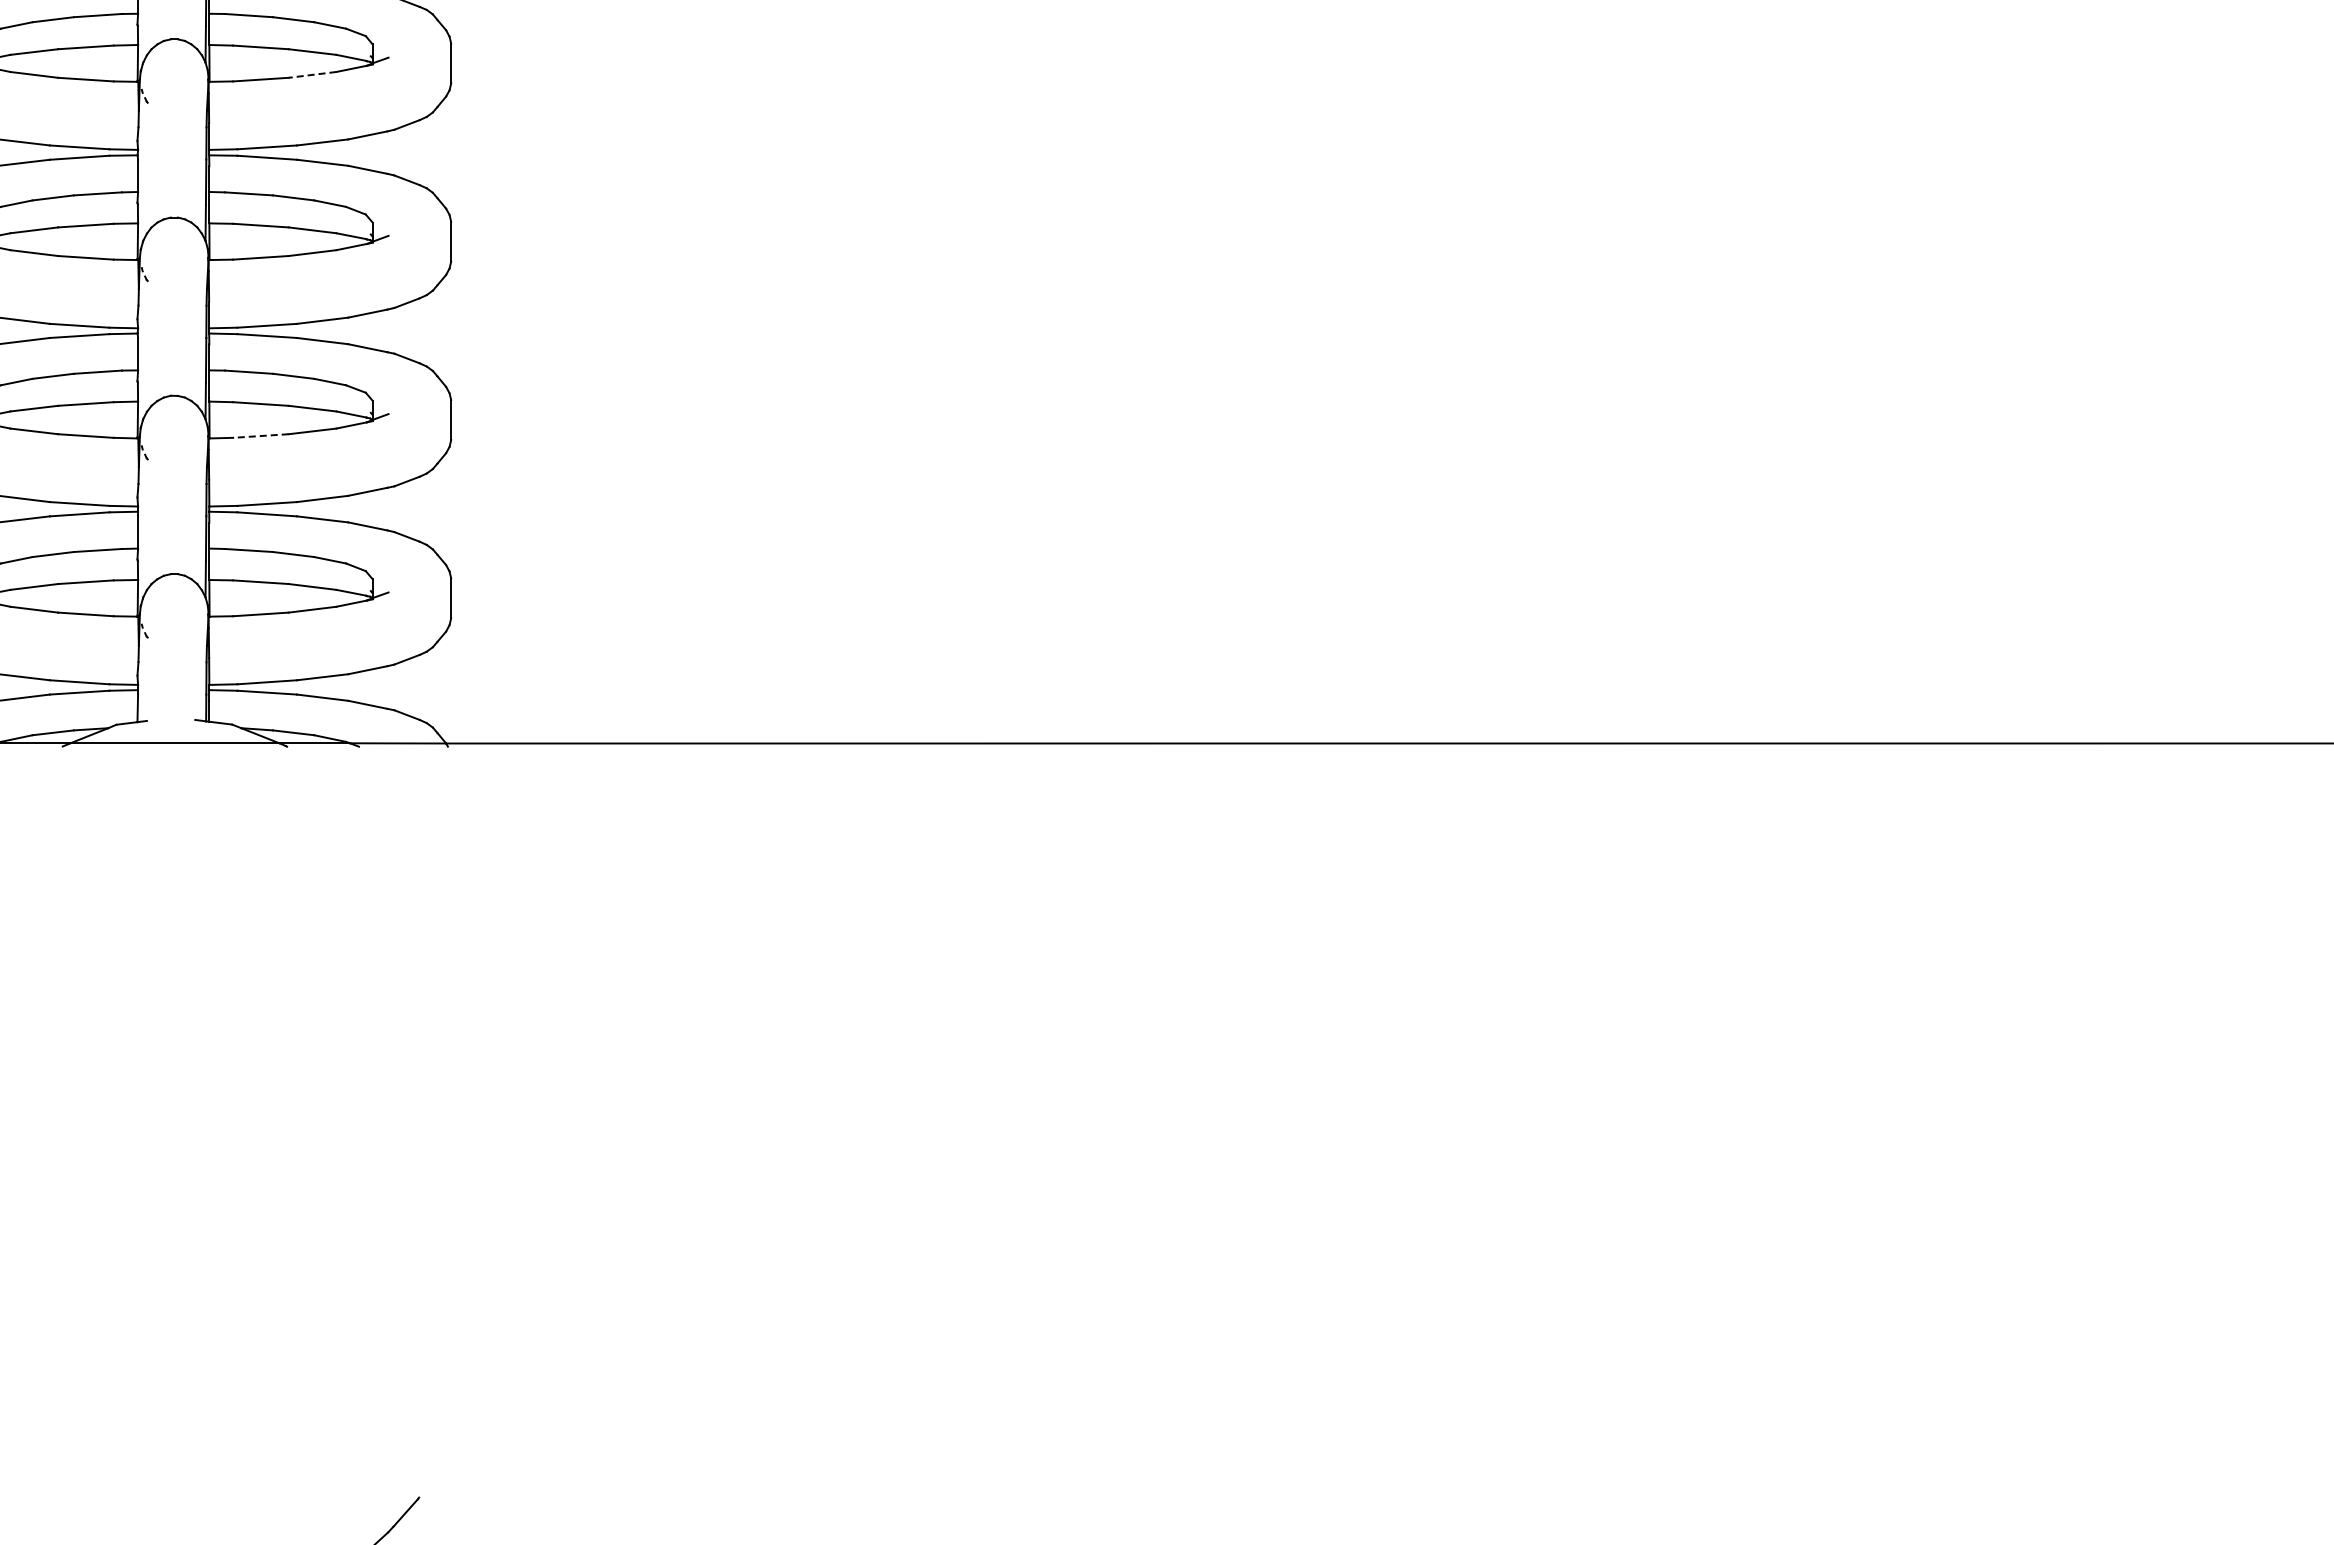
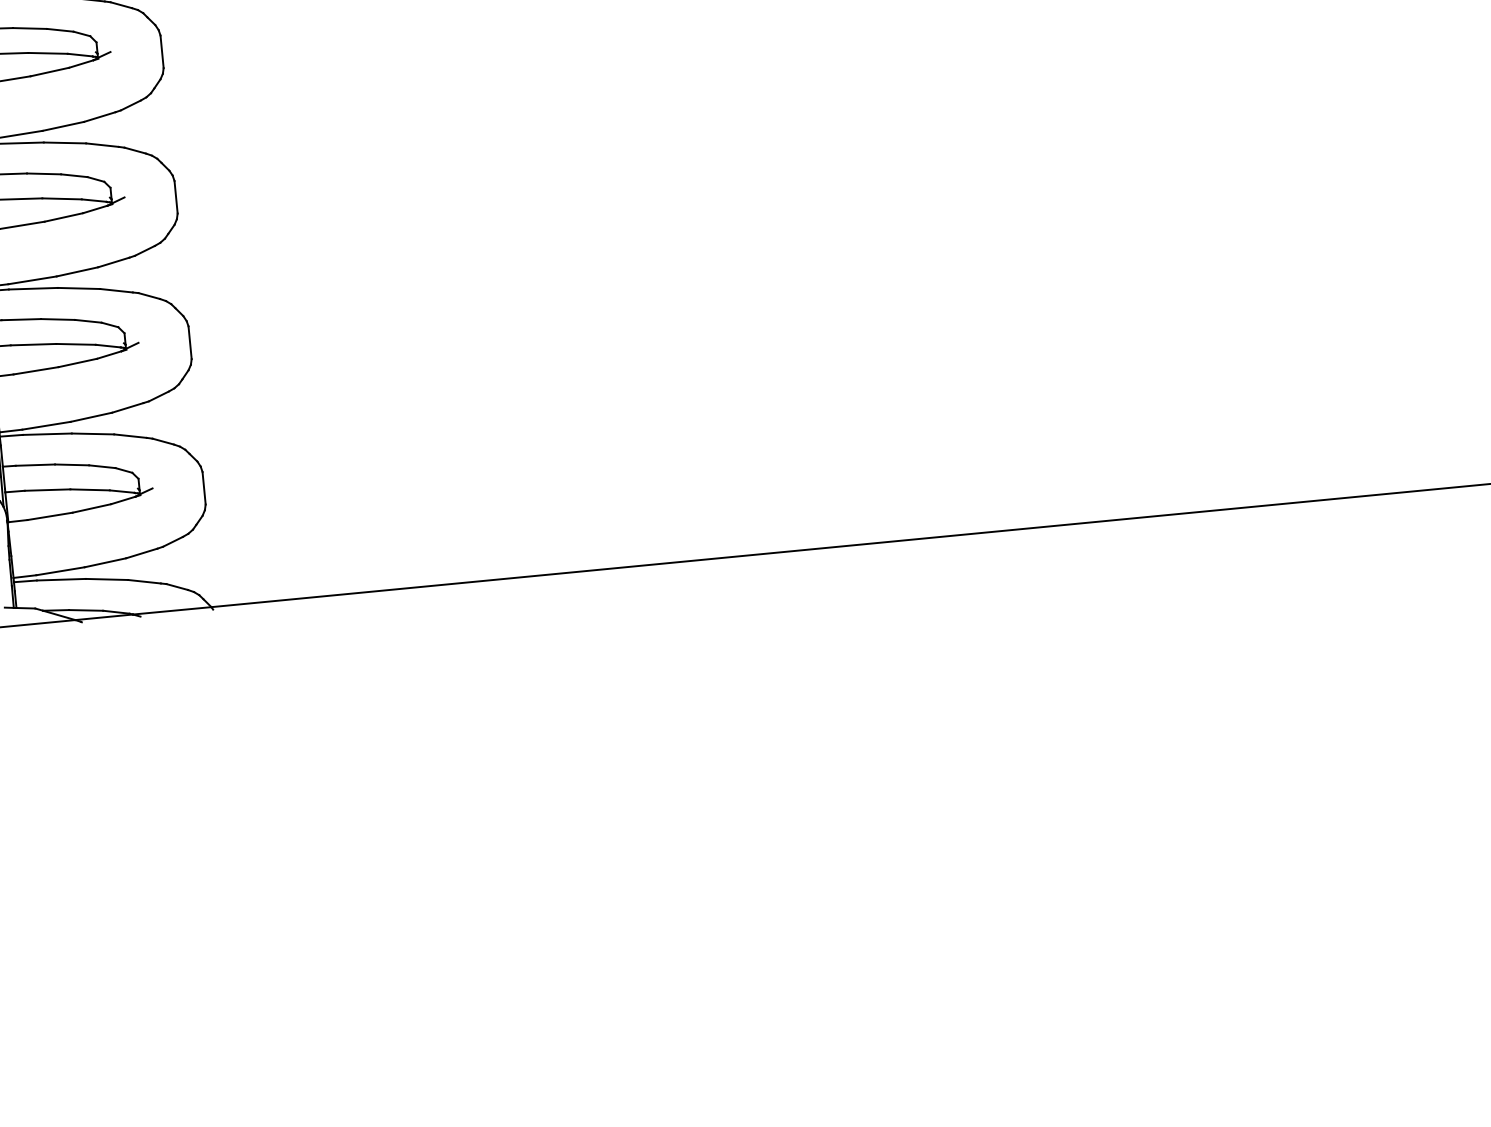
line: (312, 74) -> (49, 71), dashed -> solid
line: (260, 436) -> (35, 371), dashed -> solid

